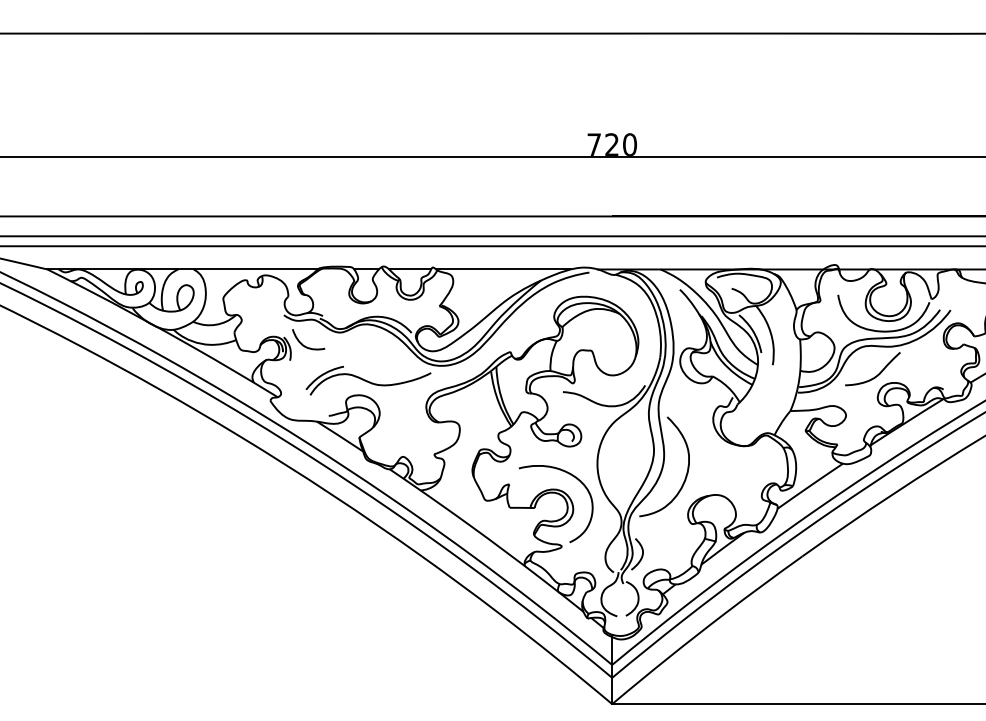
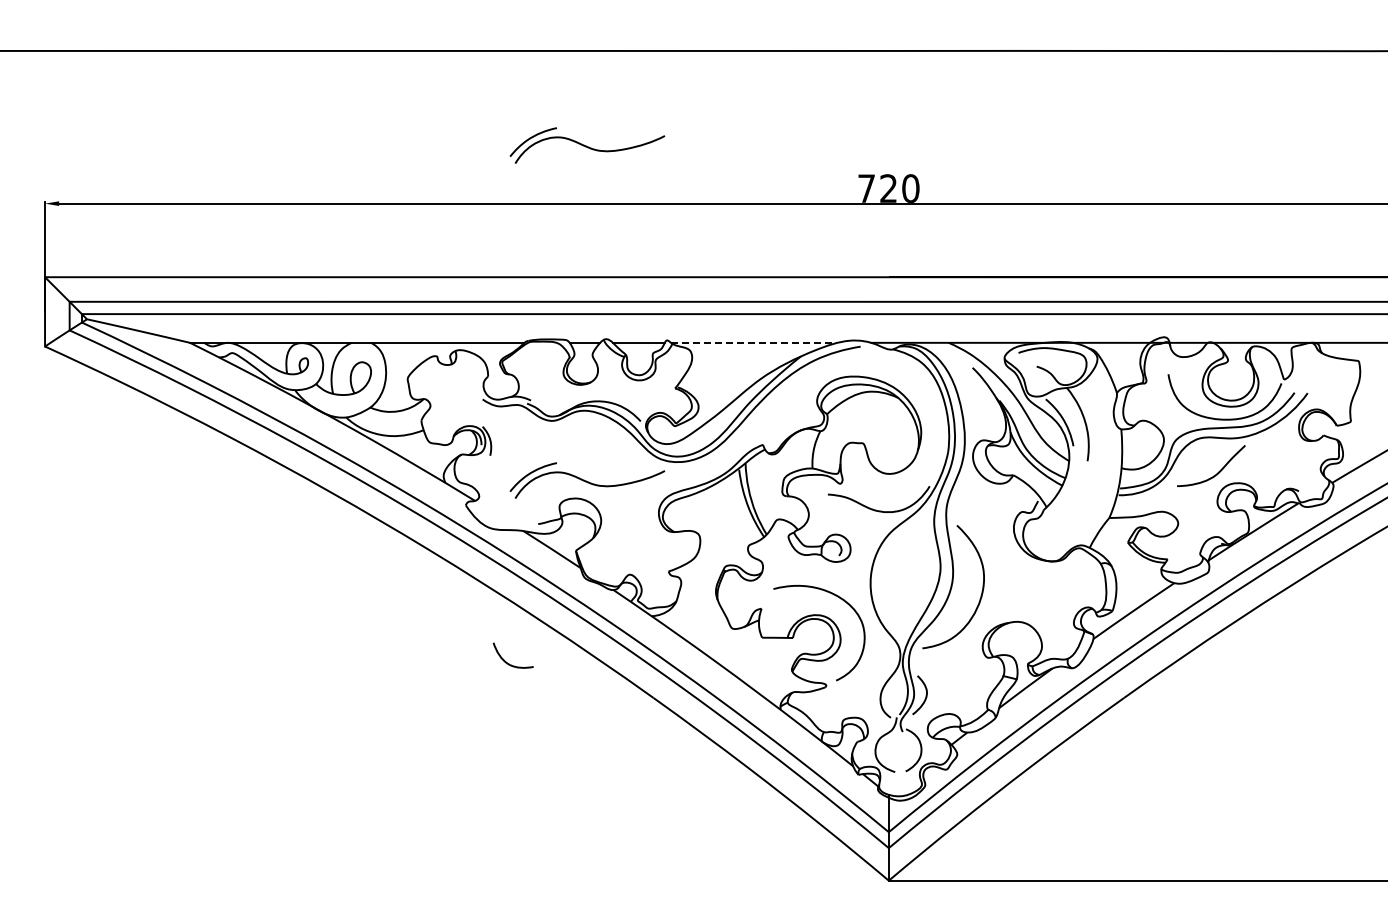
part: (368, 109) -> (587, 145), added
line: (503, 269) -> (754, 342), solid -> dashed
curve: (303, 344) -> (506, 661), moved

